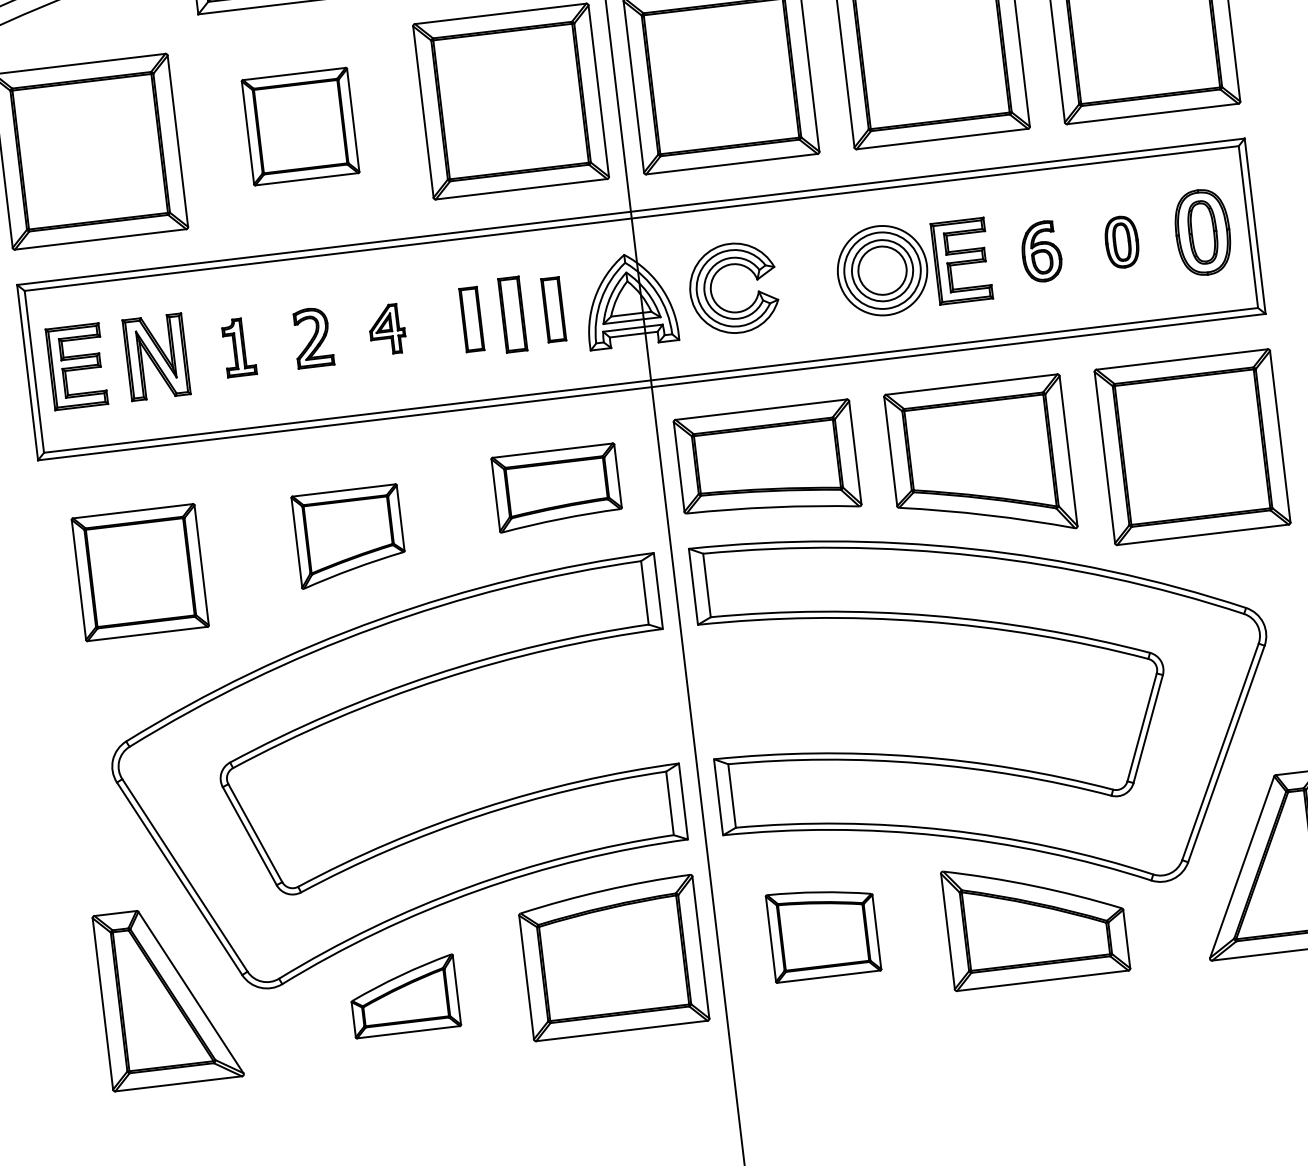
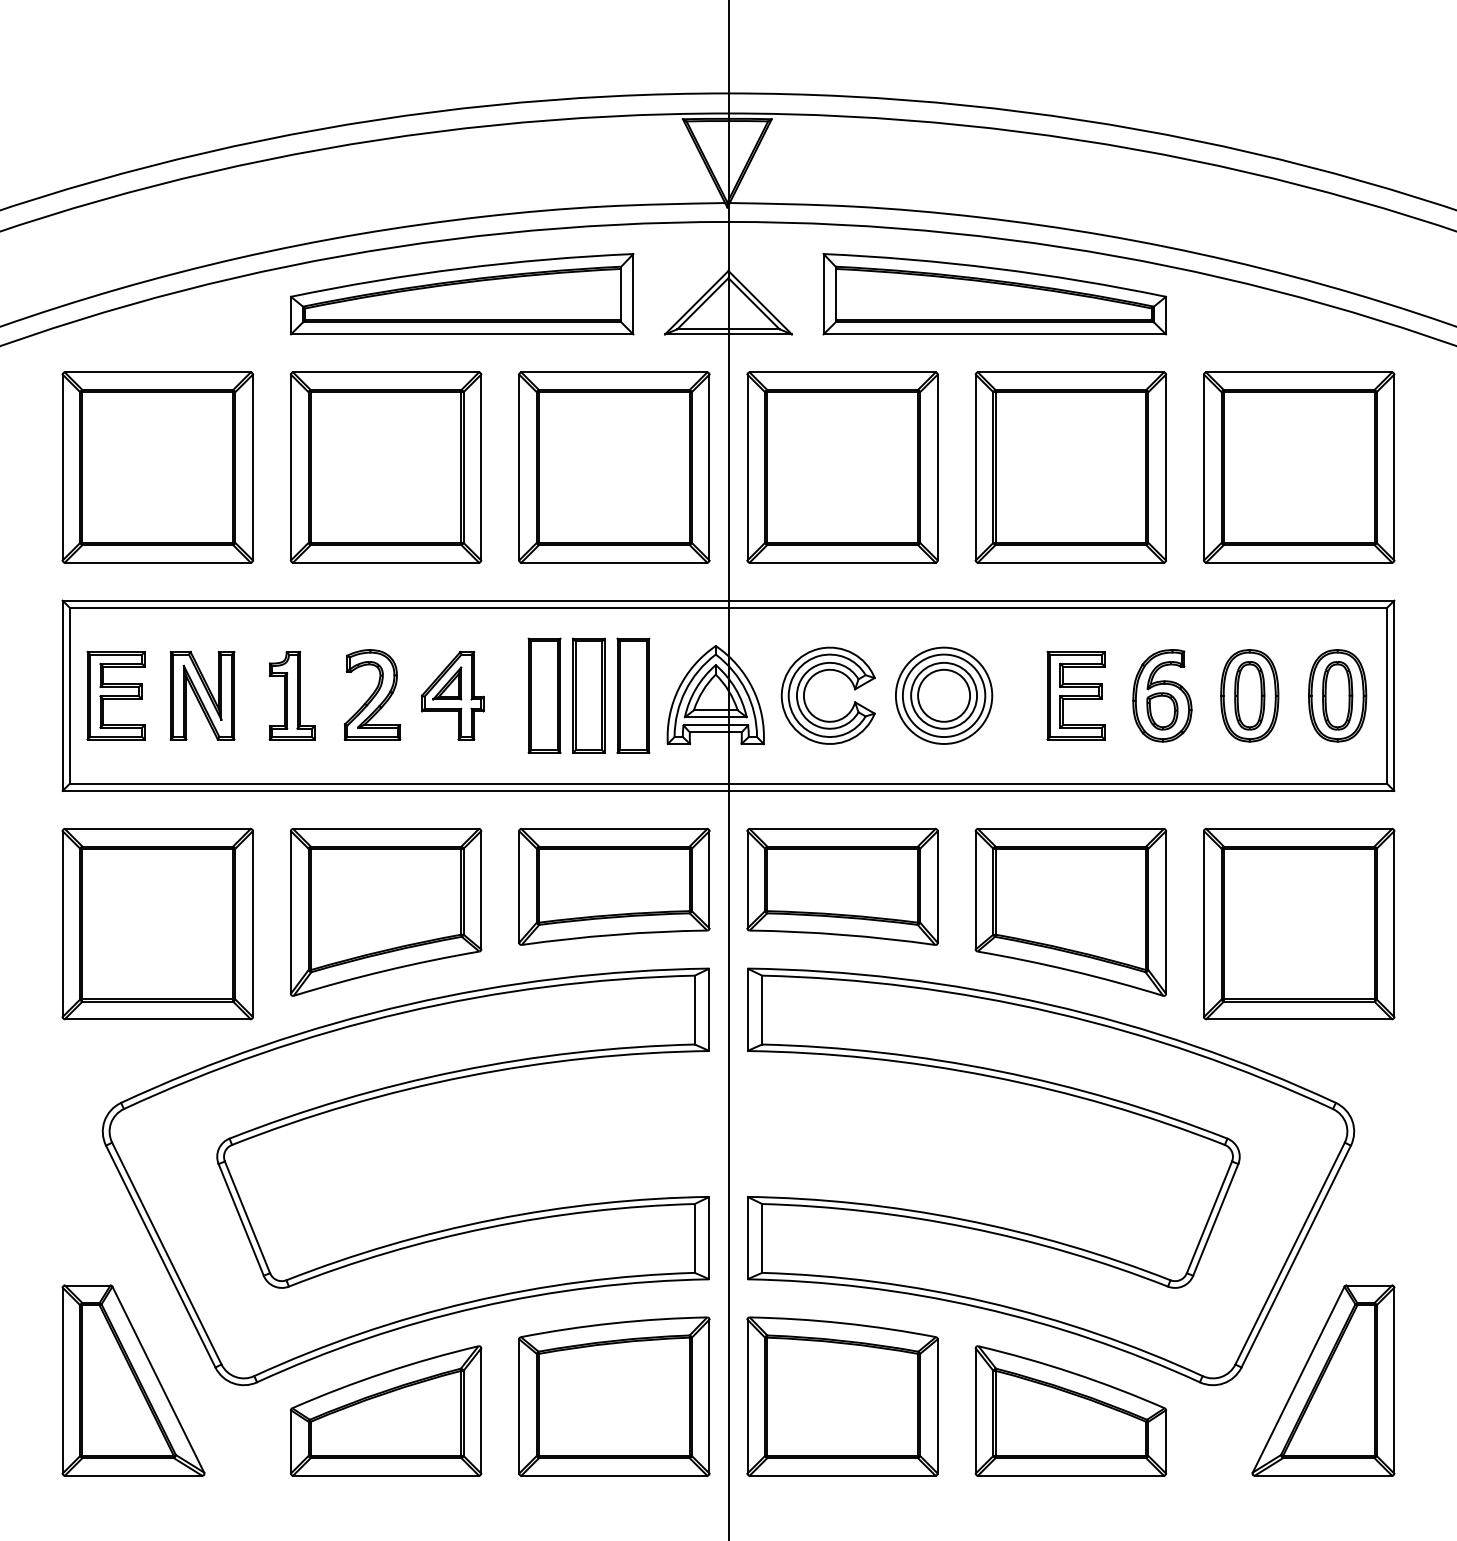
part: (300, 126) -> (385, 467), size x1.67
part: (1121, 241) -> (1249, 695), size x1.67
part: (1041, 251) -> (1162, 695), size x1.43
part: (882, 270) -> (944, 695), moved
part: (553, 309) -> (633, 695), size x1.67
part: (512, 314) -> (588, 695), size x1.43
part: (471, 319) -> (544, 695), size x1.67
part: (386, 329) -> (452, 695), size x1.67
part: (313, 337) -> (372, 694), size x1.43
part: (238, 347) -> (291, 695), size x1.43
part: (557, 487) -> (614, 886), size x1.43
part: (348, 535) -> (385, 911), size x1.67
part: (140, 572) -> (157, 923), size x1.43
part: (823, 932) -> (842, 1396), size x1.67
part: (403, 996) -> (385, 1410), size x1.67

